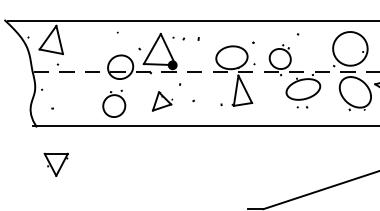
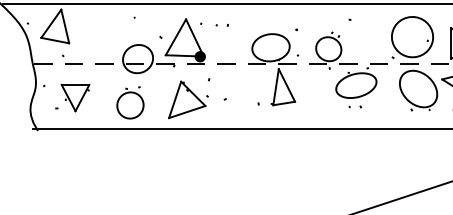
part: (190, 38) -> (221, 24), size x0.62
part: (162, 101) -> (188, 100), size x1.67
part: (55, 164) -> (74, 97), moved

